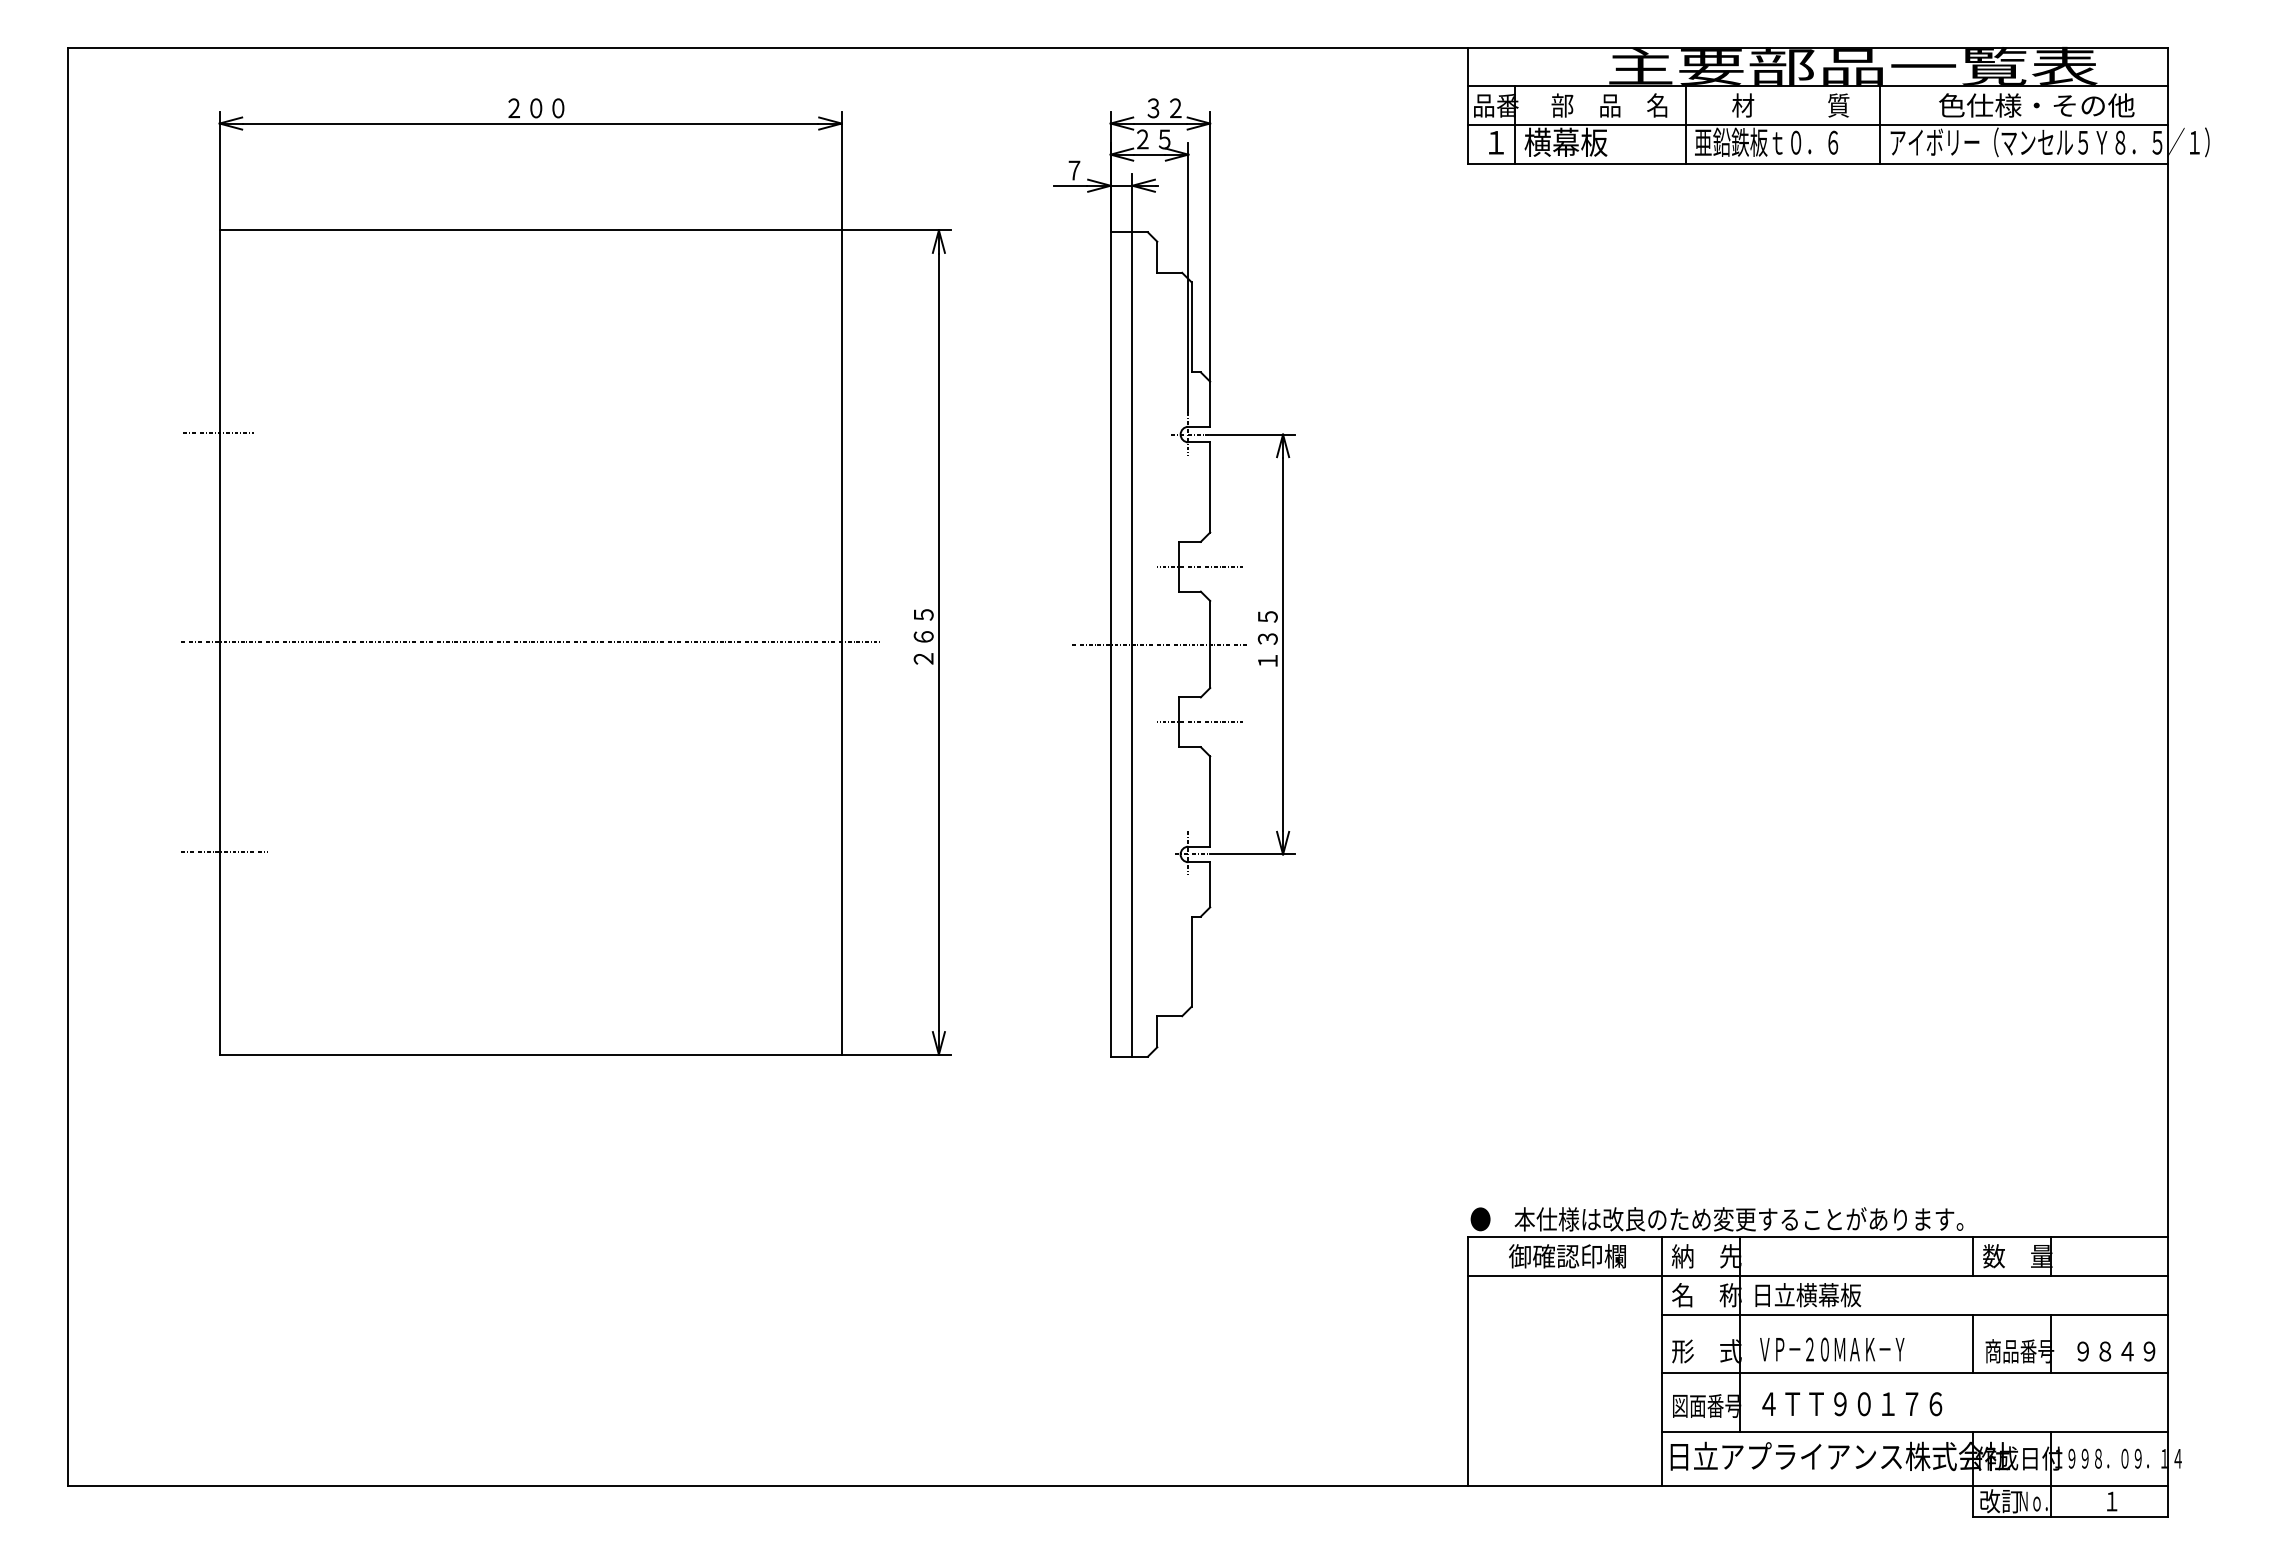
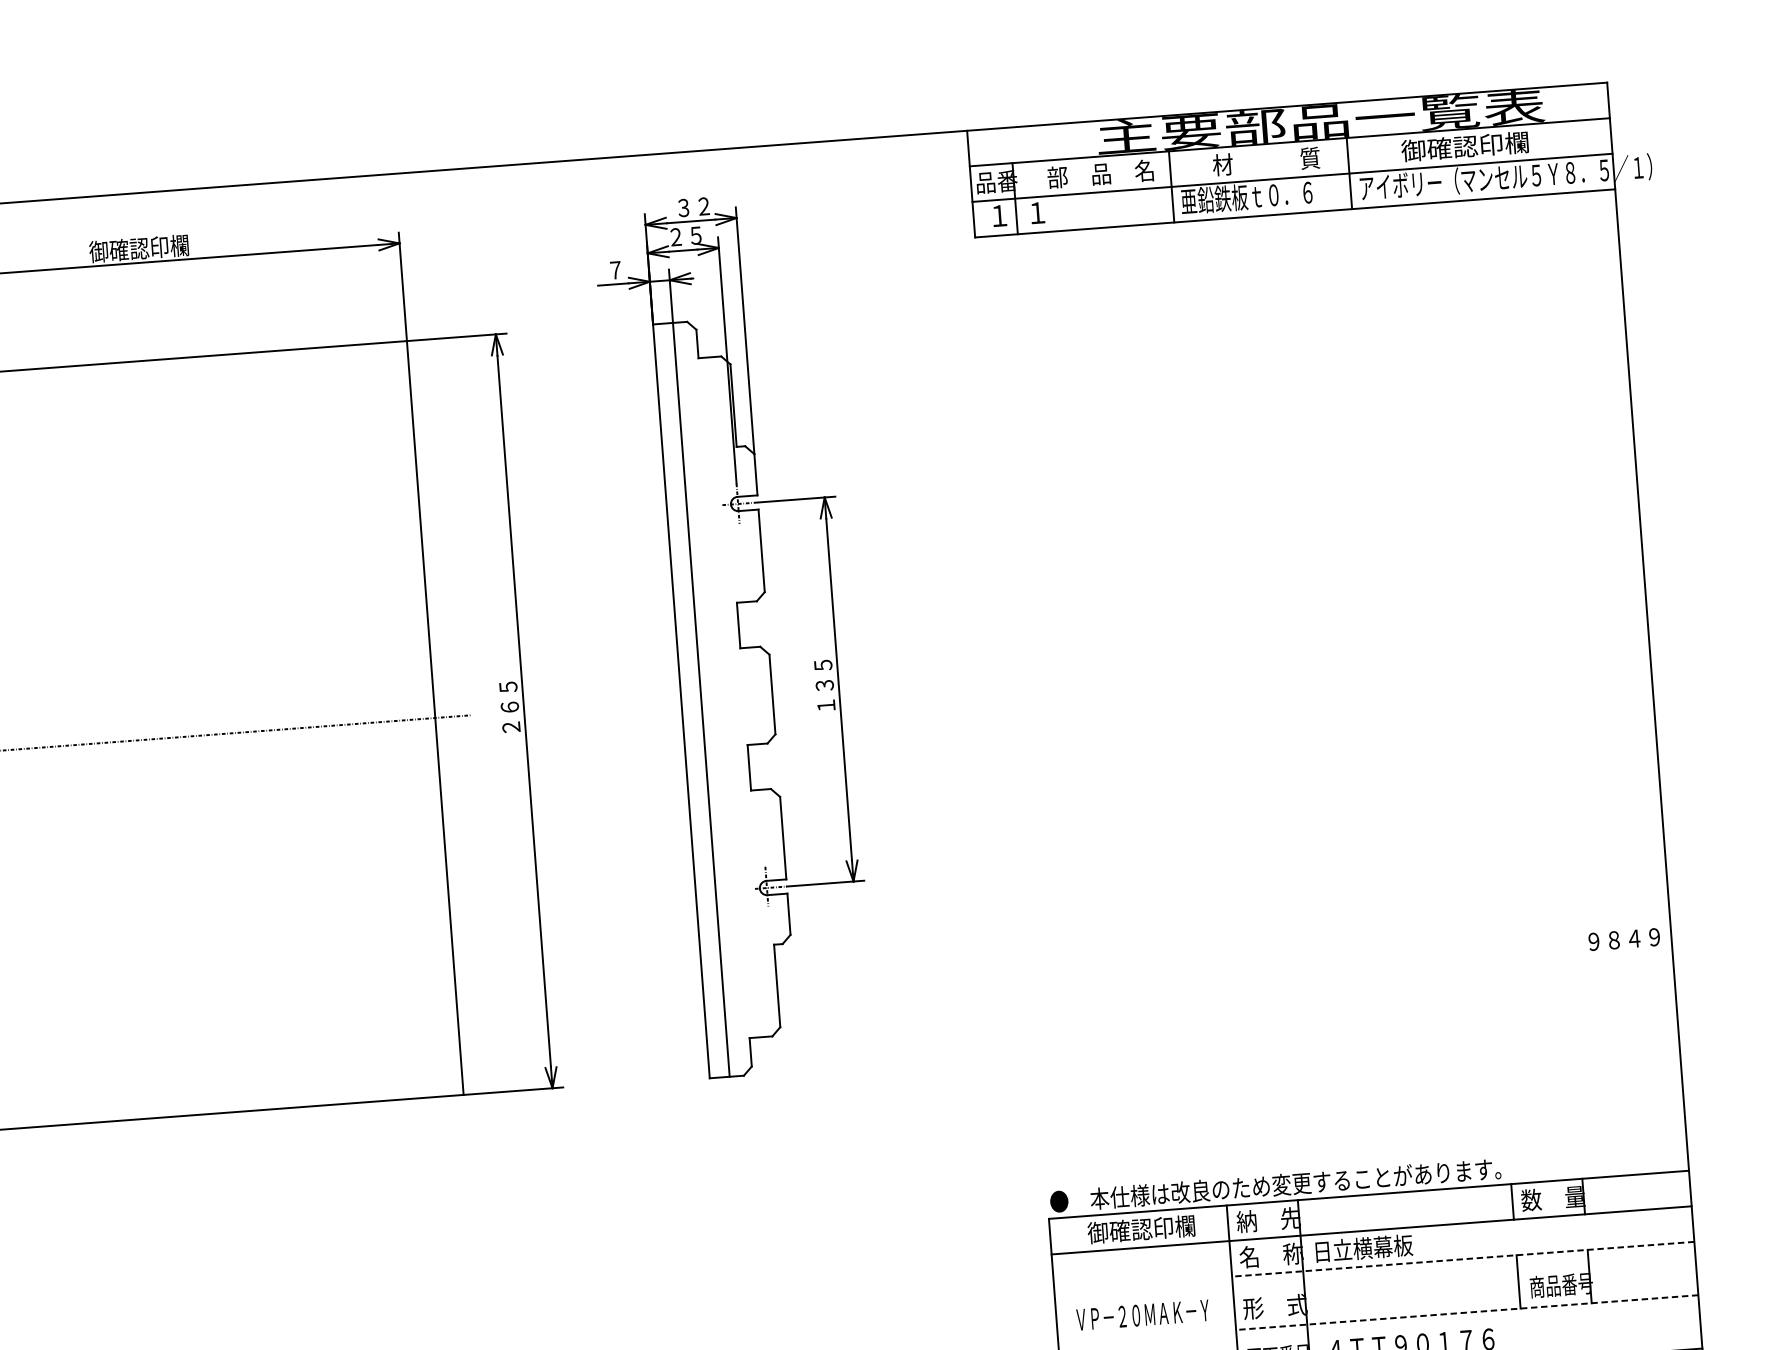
text: (2036, 105) -> (1491, 144), 色仕様・その他 -> 御確認印欄
text: (557, 107) -> (138, 248), ２００ -> 御確認印欄
text: (1565, 141) -> (1062, 210), 横幕板 -> １
line: (1200, 566) -> (758, 623), removed
line: (1160, 644) -> (727, 697), removed
line: (1200, 722) -> (768, 766), removed
line: (1915, 1314) -> (1463, 1258), solid -> dashed
text: (1832, 1349) -> (1143, 1315), moved
text: (2116, 1351) -> (1624, 939), moved
line: (1915, 1373) -> (1467, 1312), solid -> dashed

